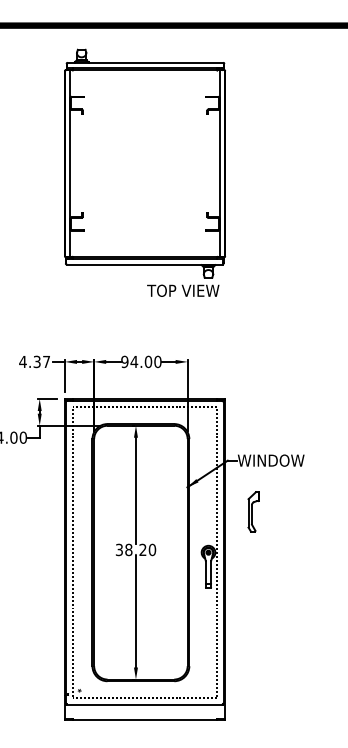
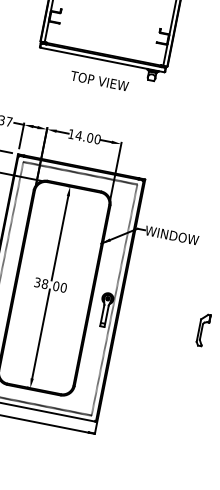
text: (183, 290) -> (99, 80), moved
text: (124, 361) -> (71, 133), 94.00 -> 14.00
part: (253, 511) -> (203, 329), moved
text: (142, 549) -> (55, 285), 38.20 -> 38.00

